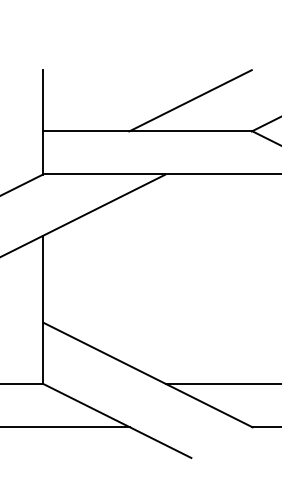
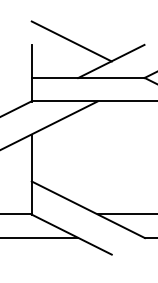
line: (116, 63) -> (71, 41), added

